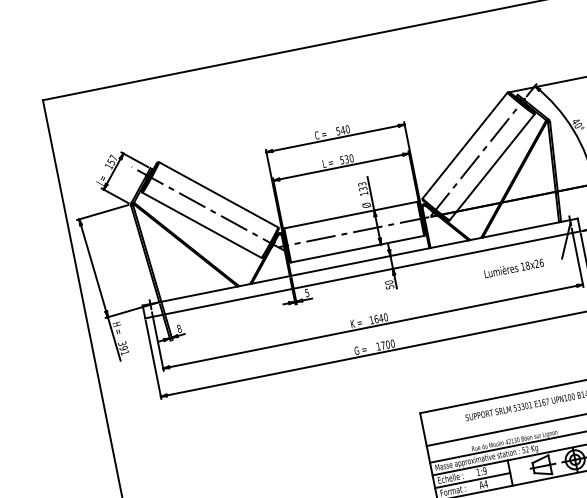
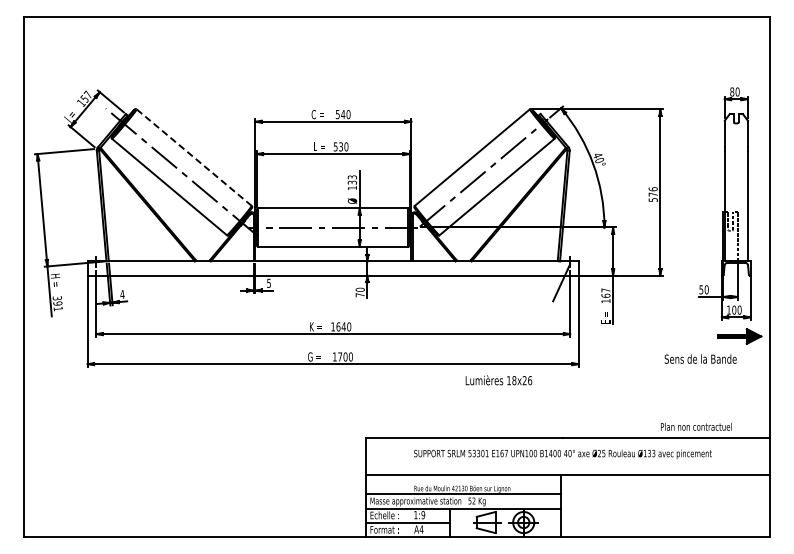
line: (218, 194) -> (193, 157), solid -> dashed
text: (513, 268) -> (498, 380), moved
text: (389, 287) -> (359, 295), 50 -> 70
text: (179, 328) -> (122, 294), 8 -> 4

